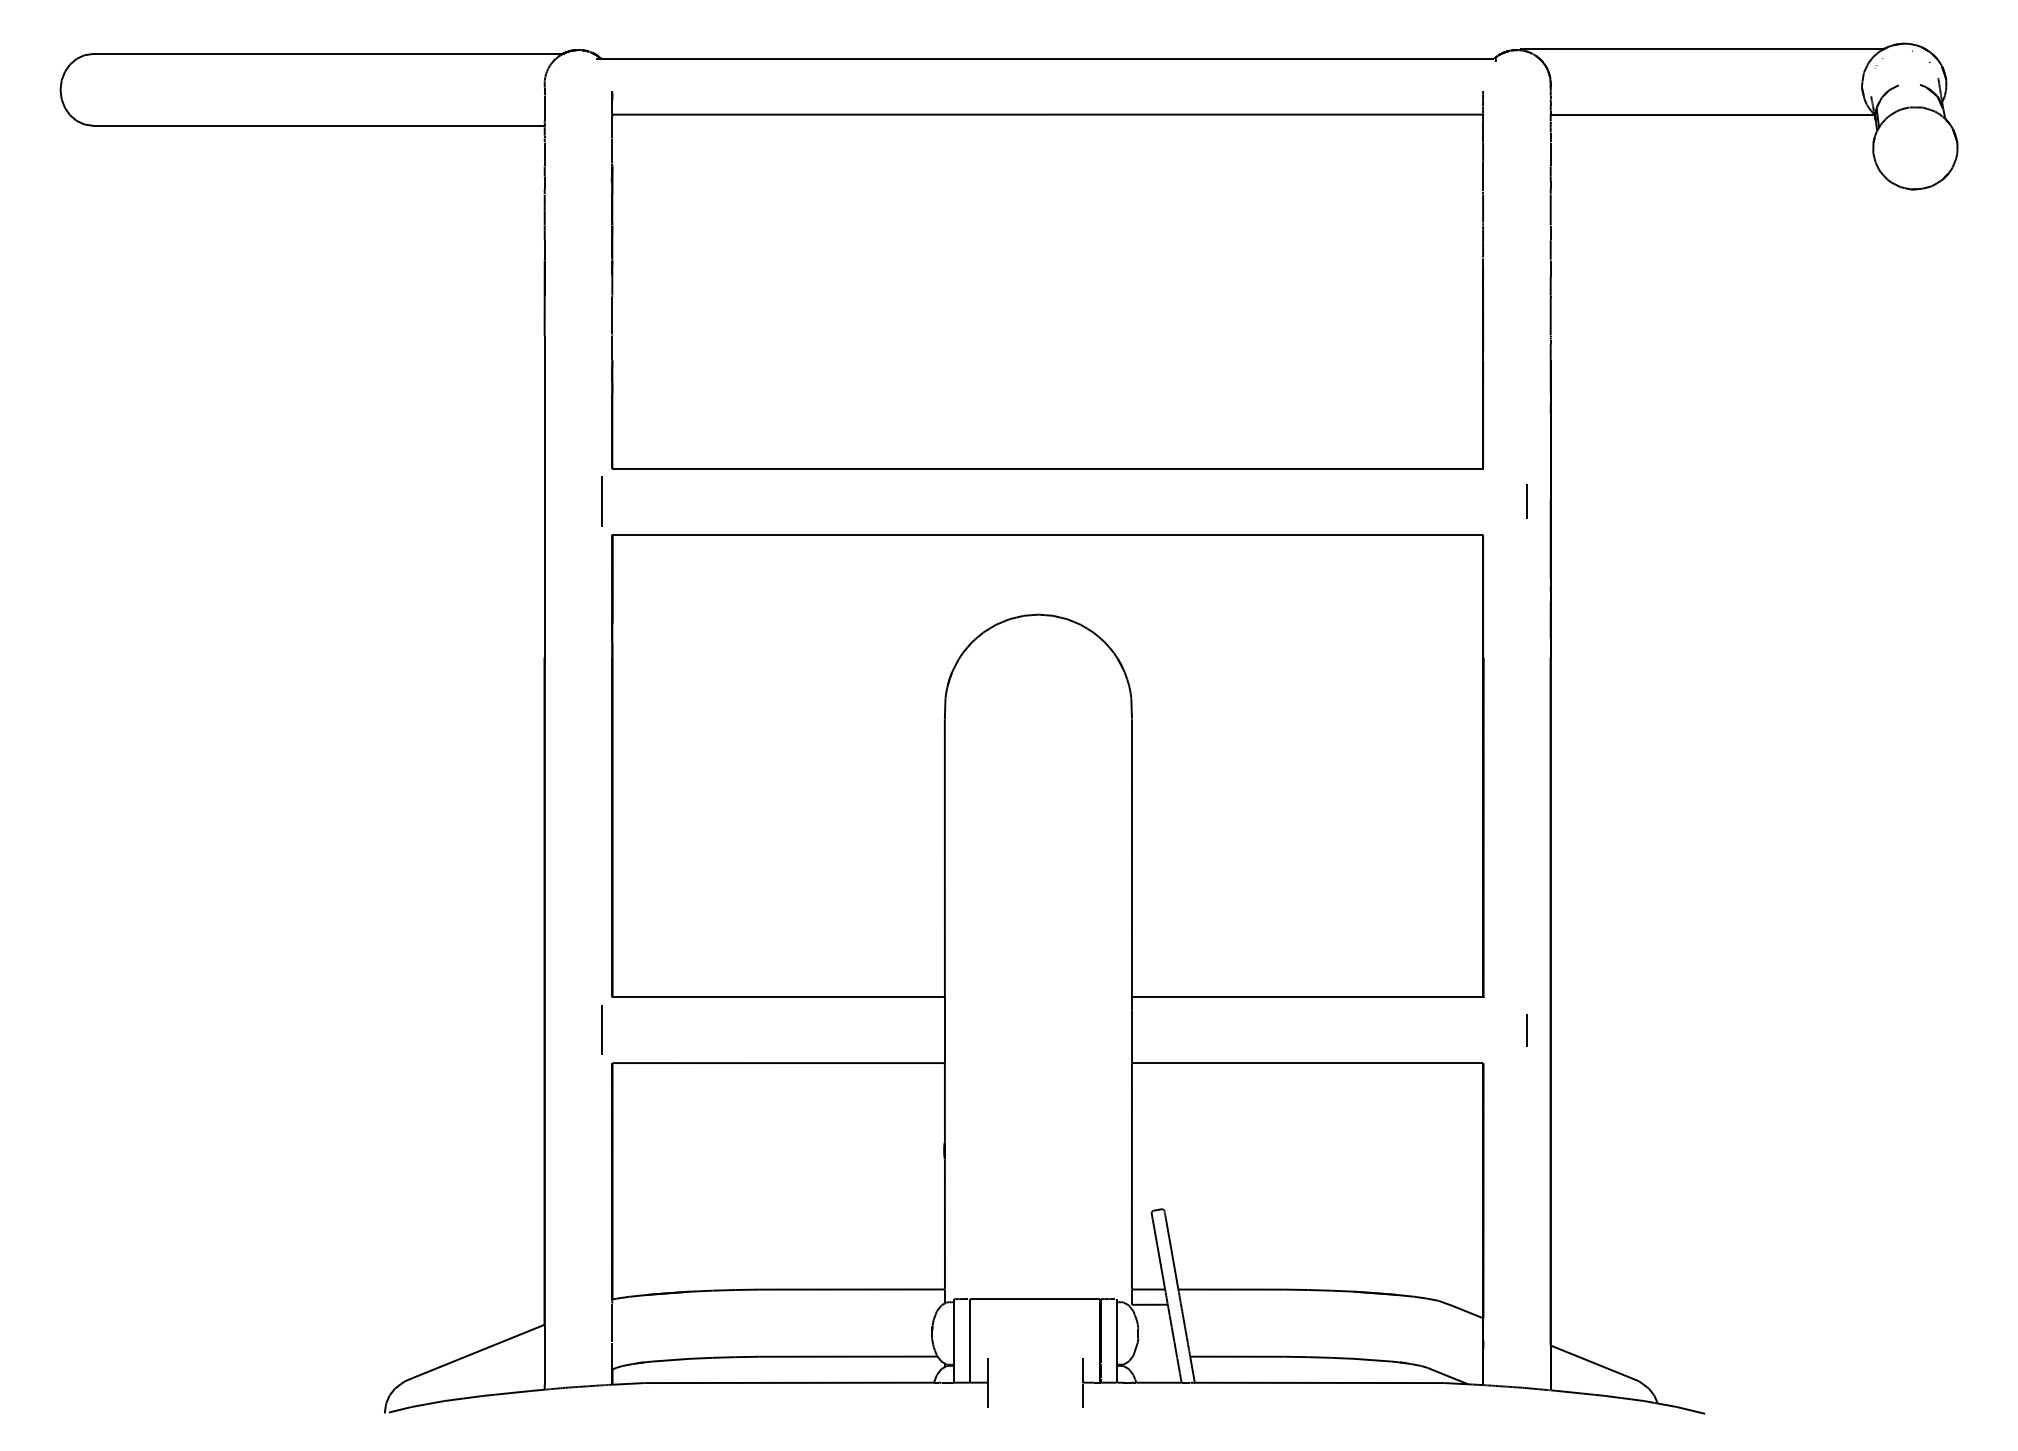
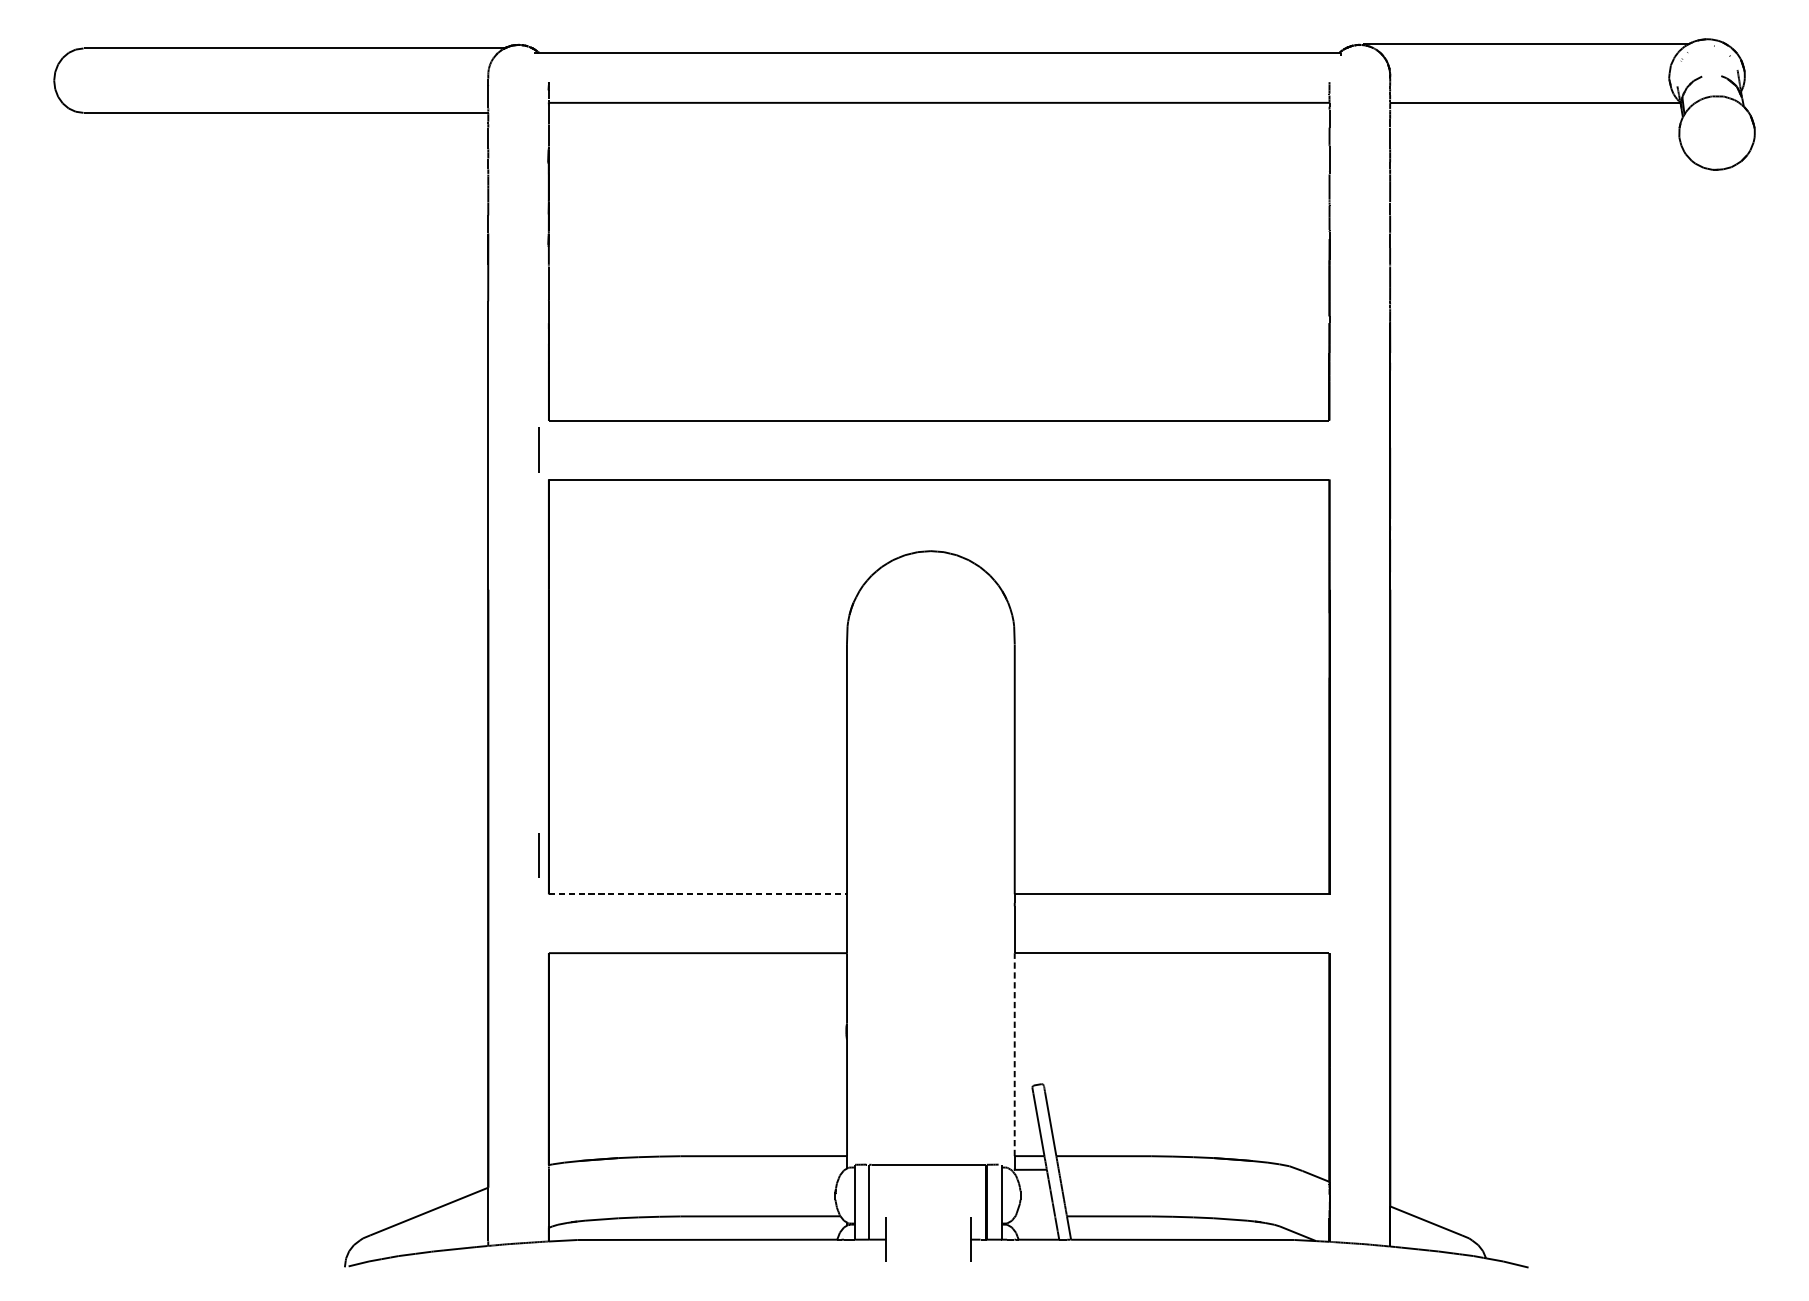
line: (1526, 501) -> (1368, 449), removed
line: (779, 997) -> (698, 894), solid -> dashed
line: (601, 1029) -> (539, 854), moved
line: (1526, 1030) -> (1368, 923), removed
line: (1131, 1175) -> (1014, 1053), solid -> dashed

